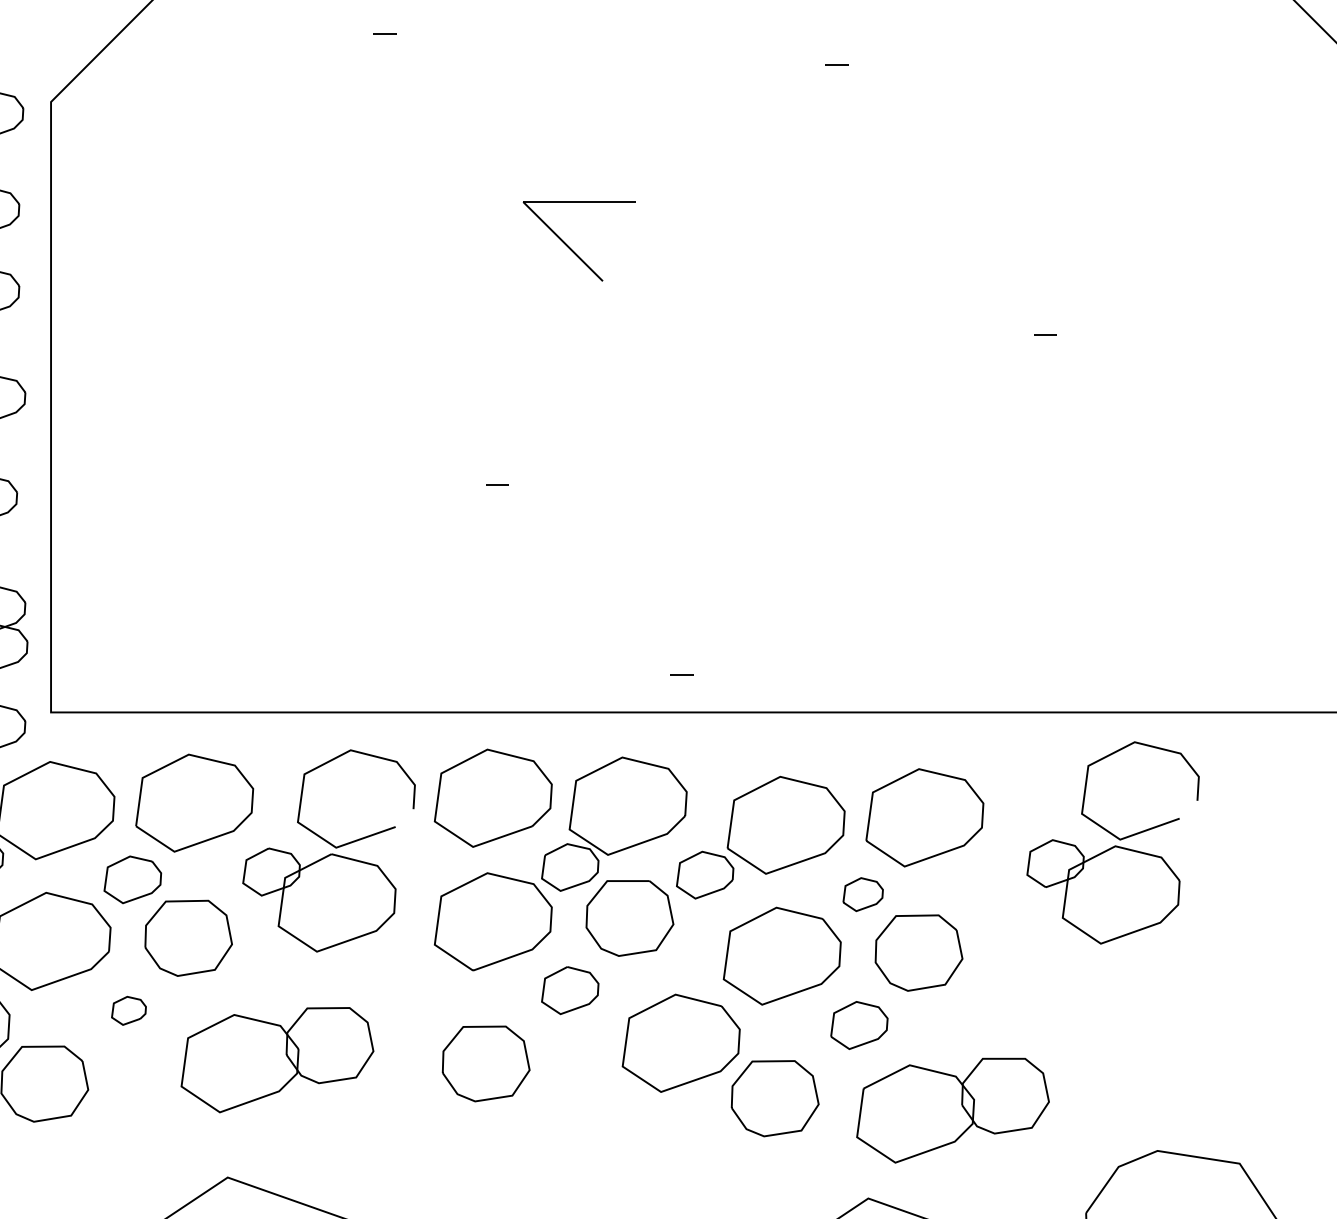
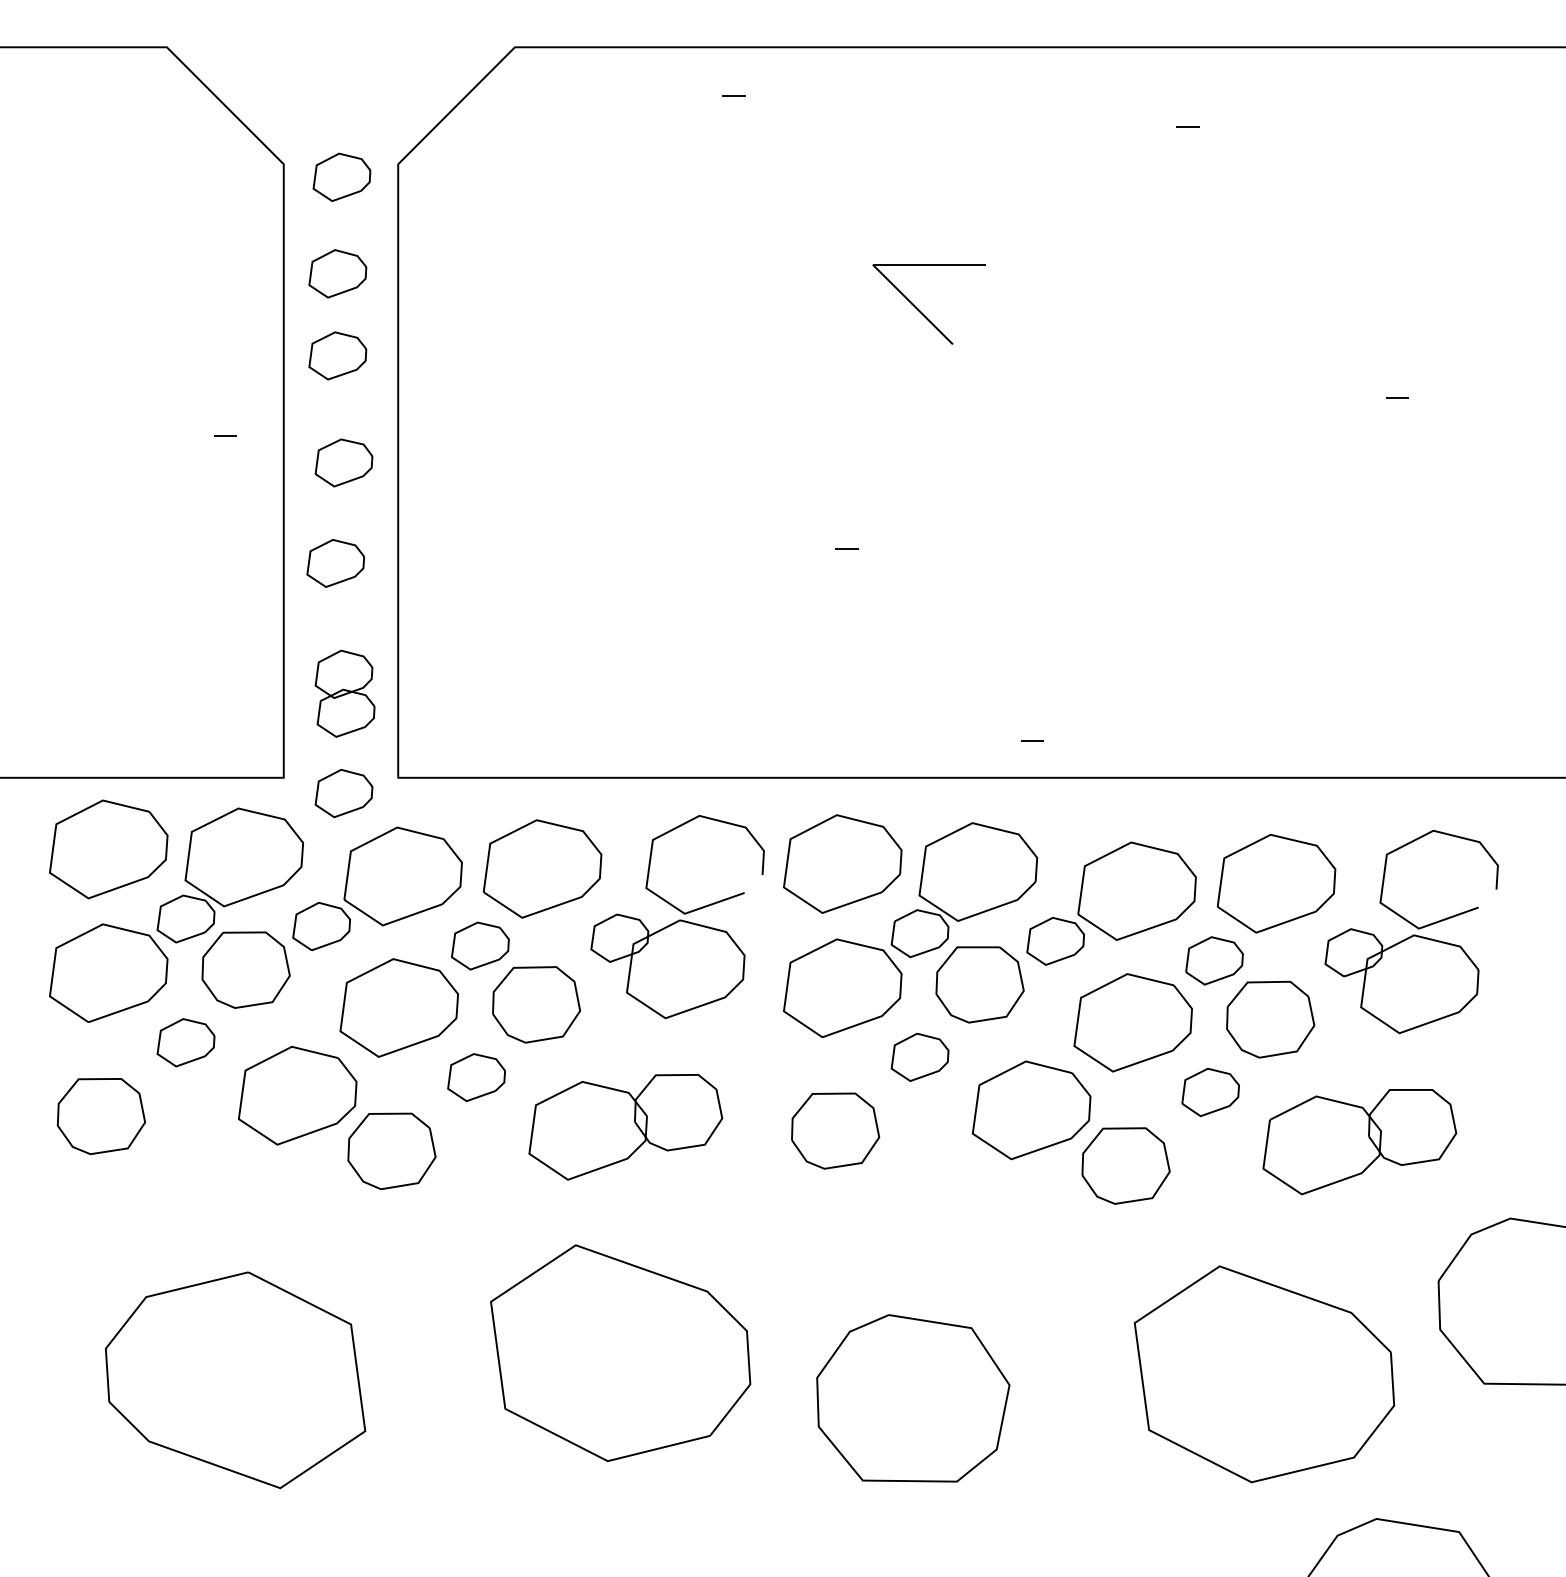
part: (1112, 842) -> (1411, 931), moved
part: (863, 894) -> (1214, 960), size x1.43
part: (128, 1010) -> (476, 1077), size x1.67
part: (952, 1111) -> (1359, 1142), moved

